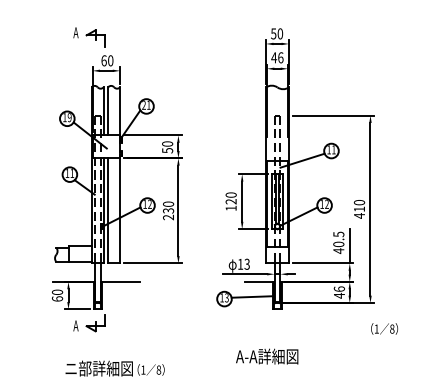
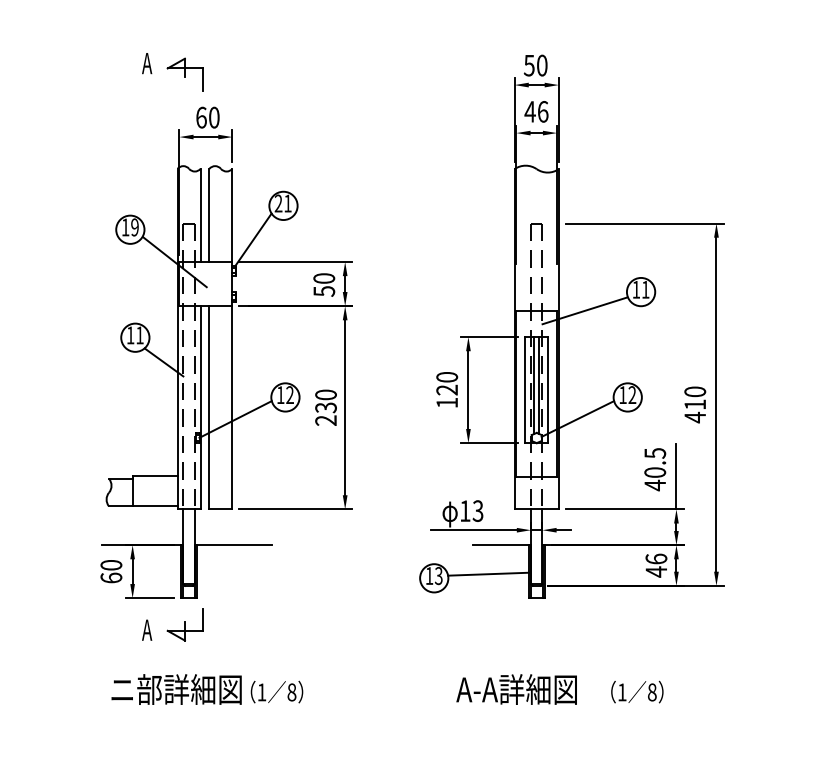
text: (384, 328) -> (637, 691), moved
text: (114, 368) -> (206, 689), moved

